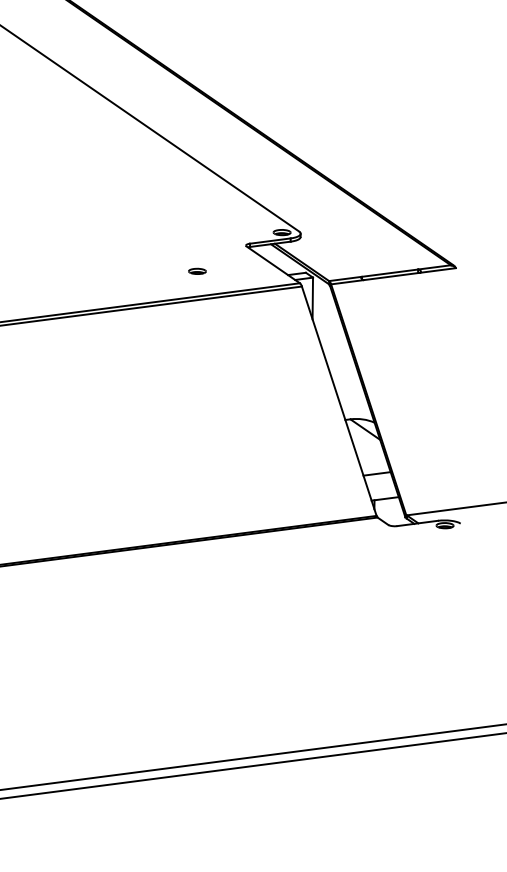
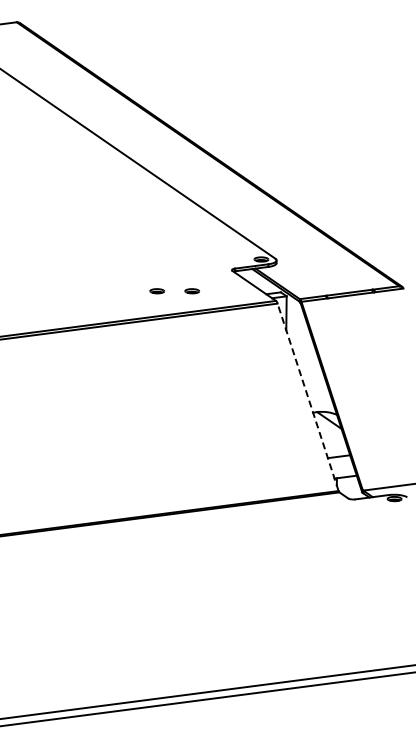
part: (153, 271) -> (156, 291), added
line: (339, 401) -> (308, 397), solid -> dashed

